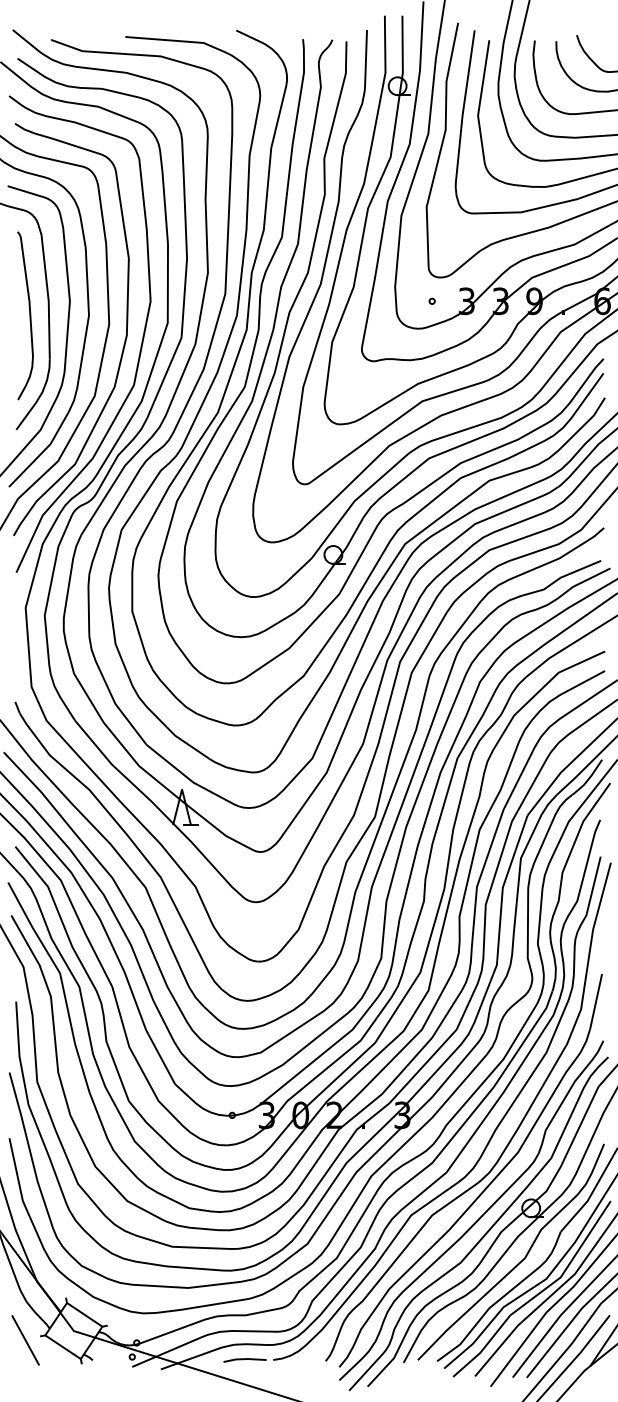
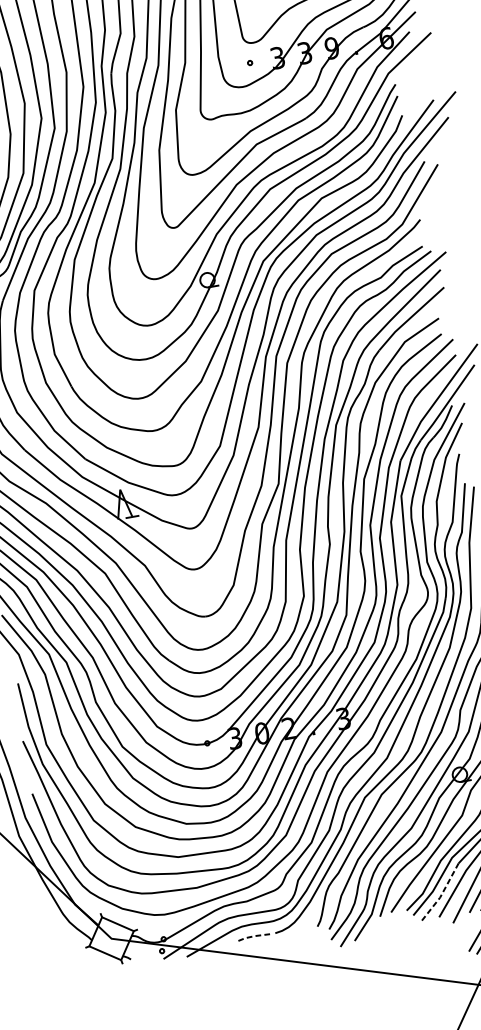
line: (25, 1340) -> (74, 953), removed
line: (483, 1349) -> (442, 894), solid -> dashed
line: (244, 1359) -> (252, 936), solid -> dashed

